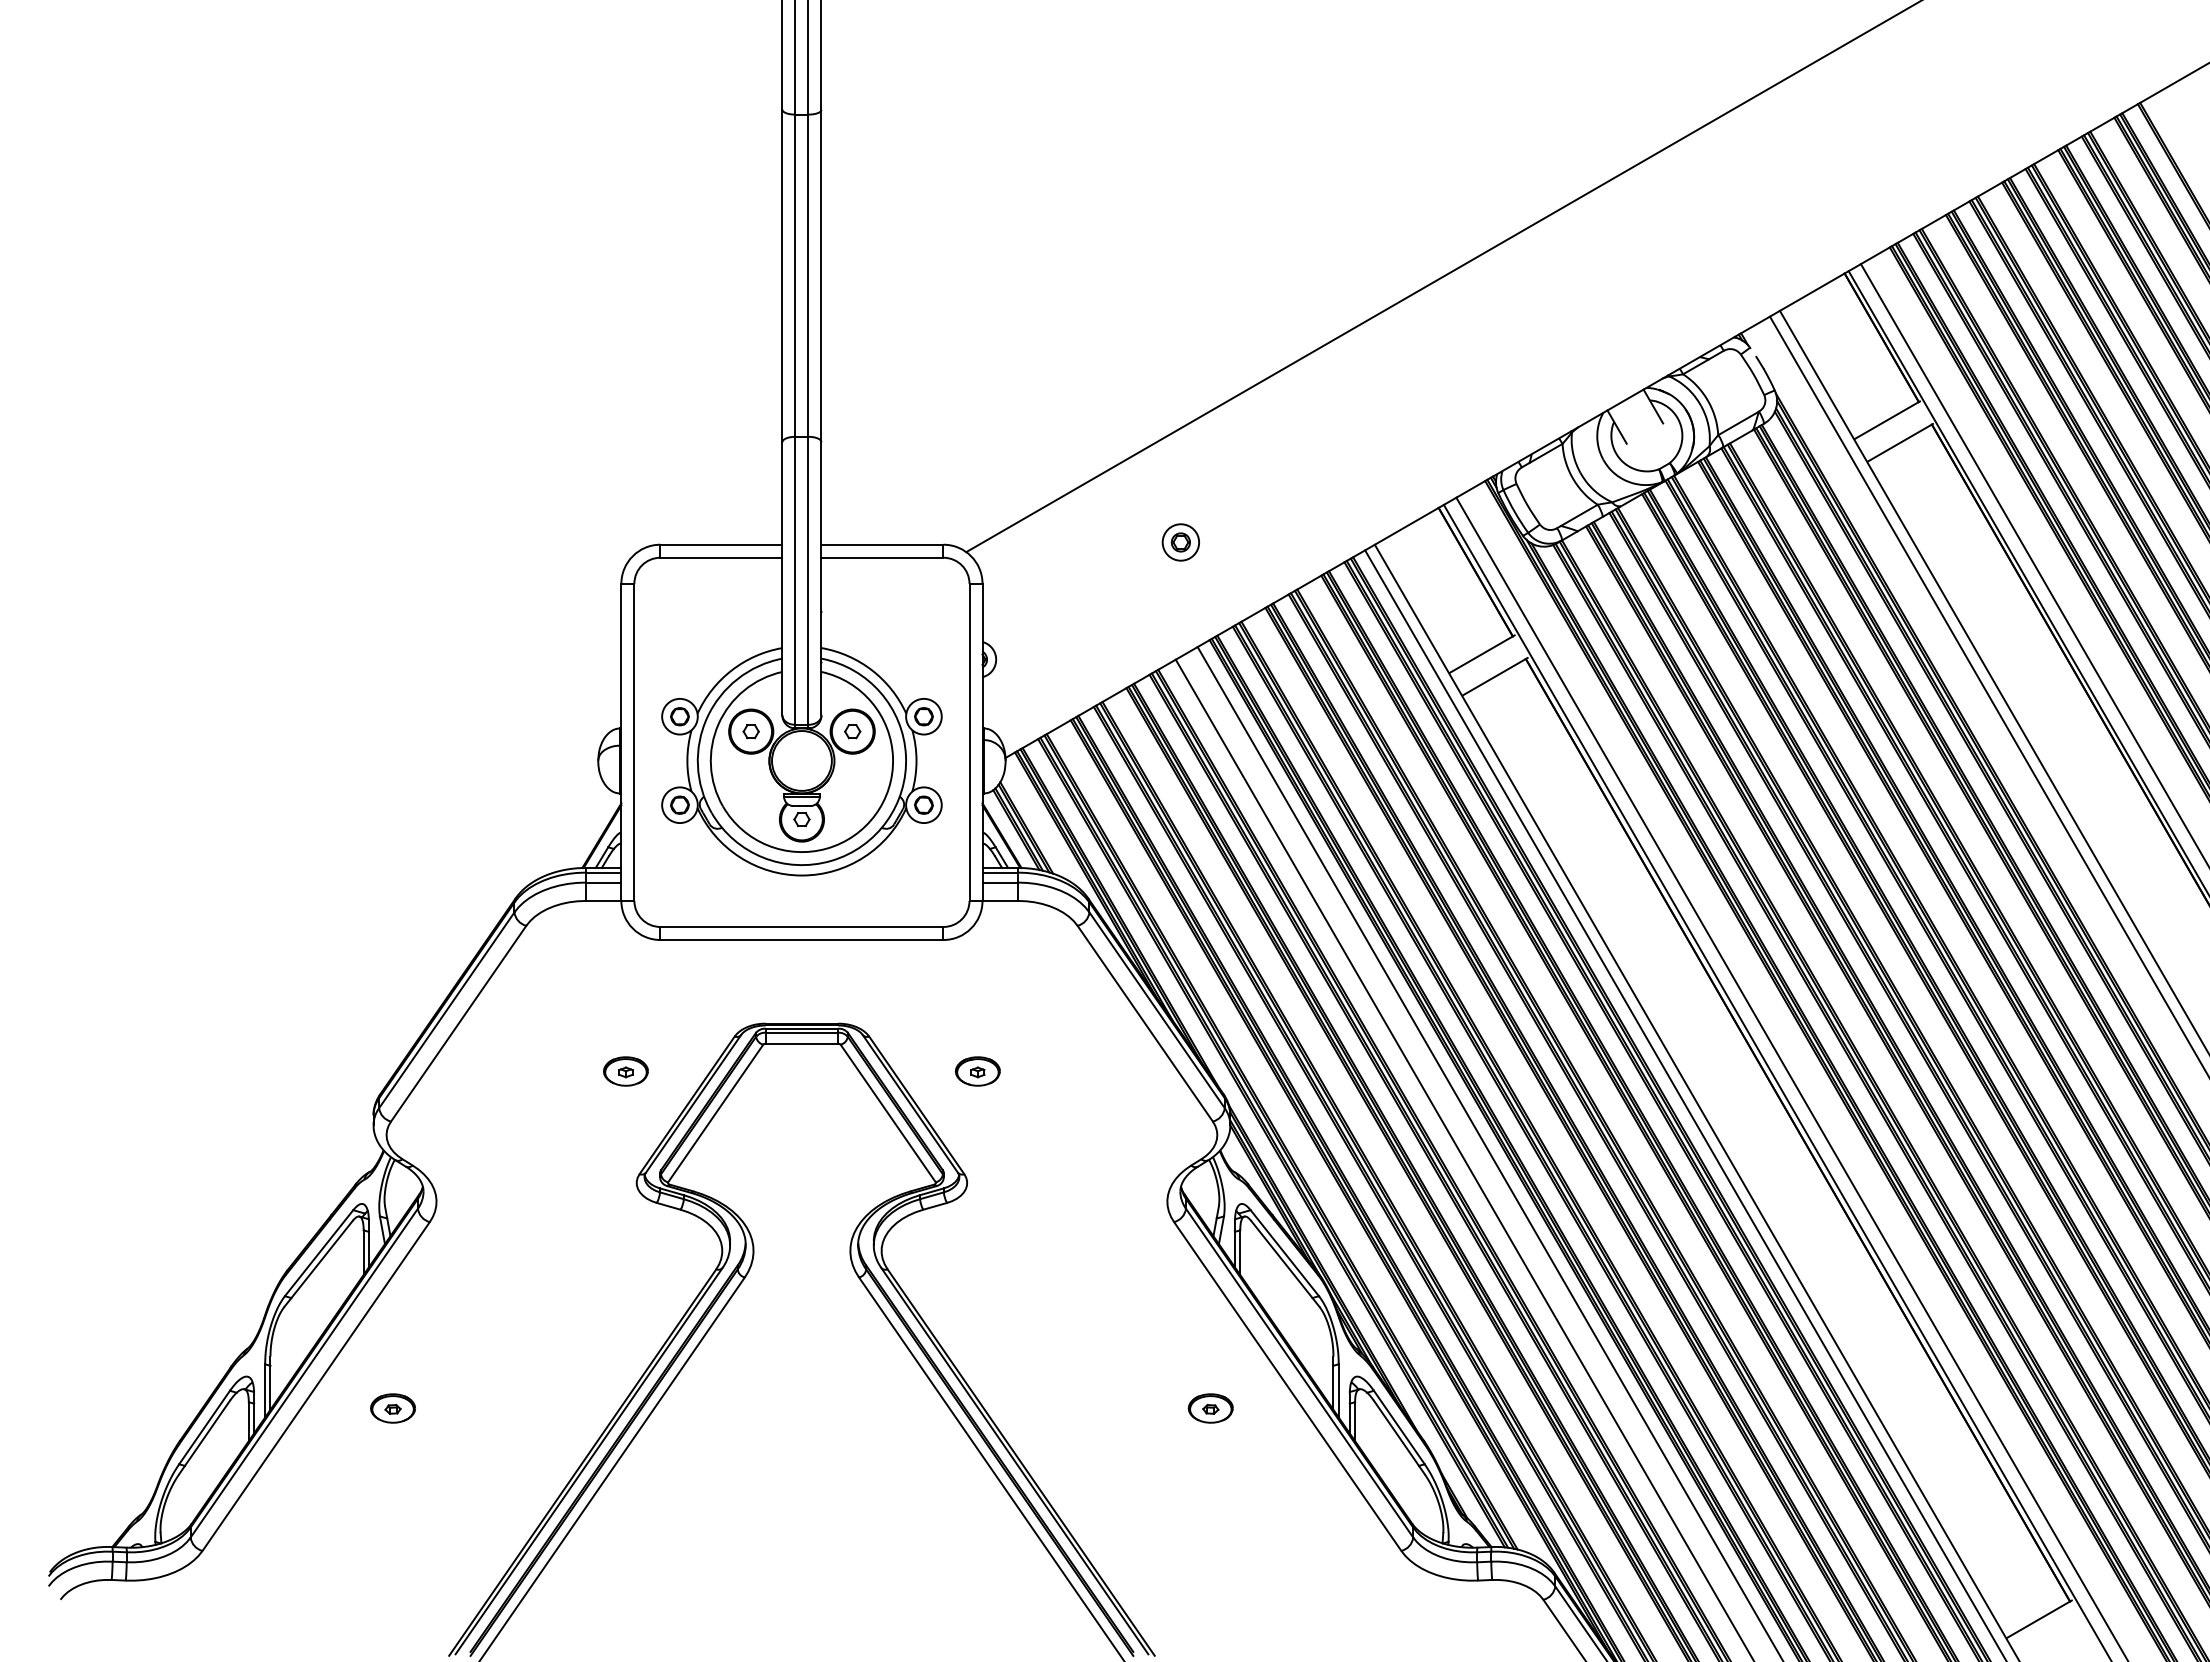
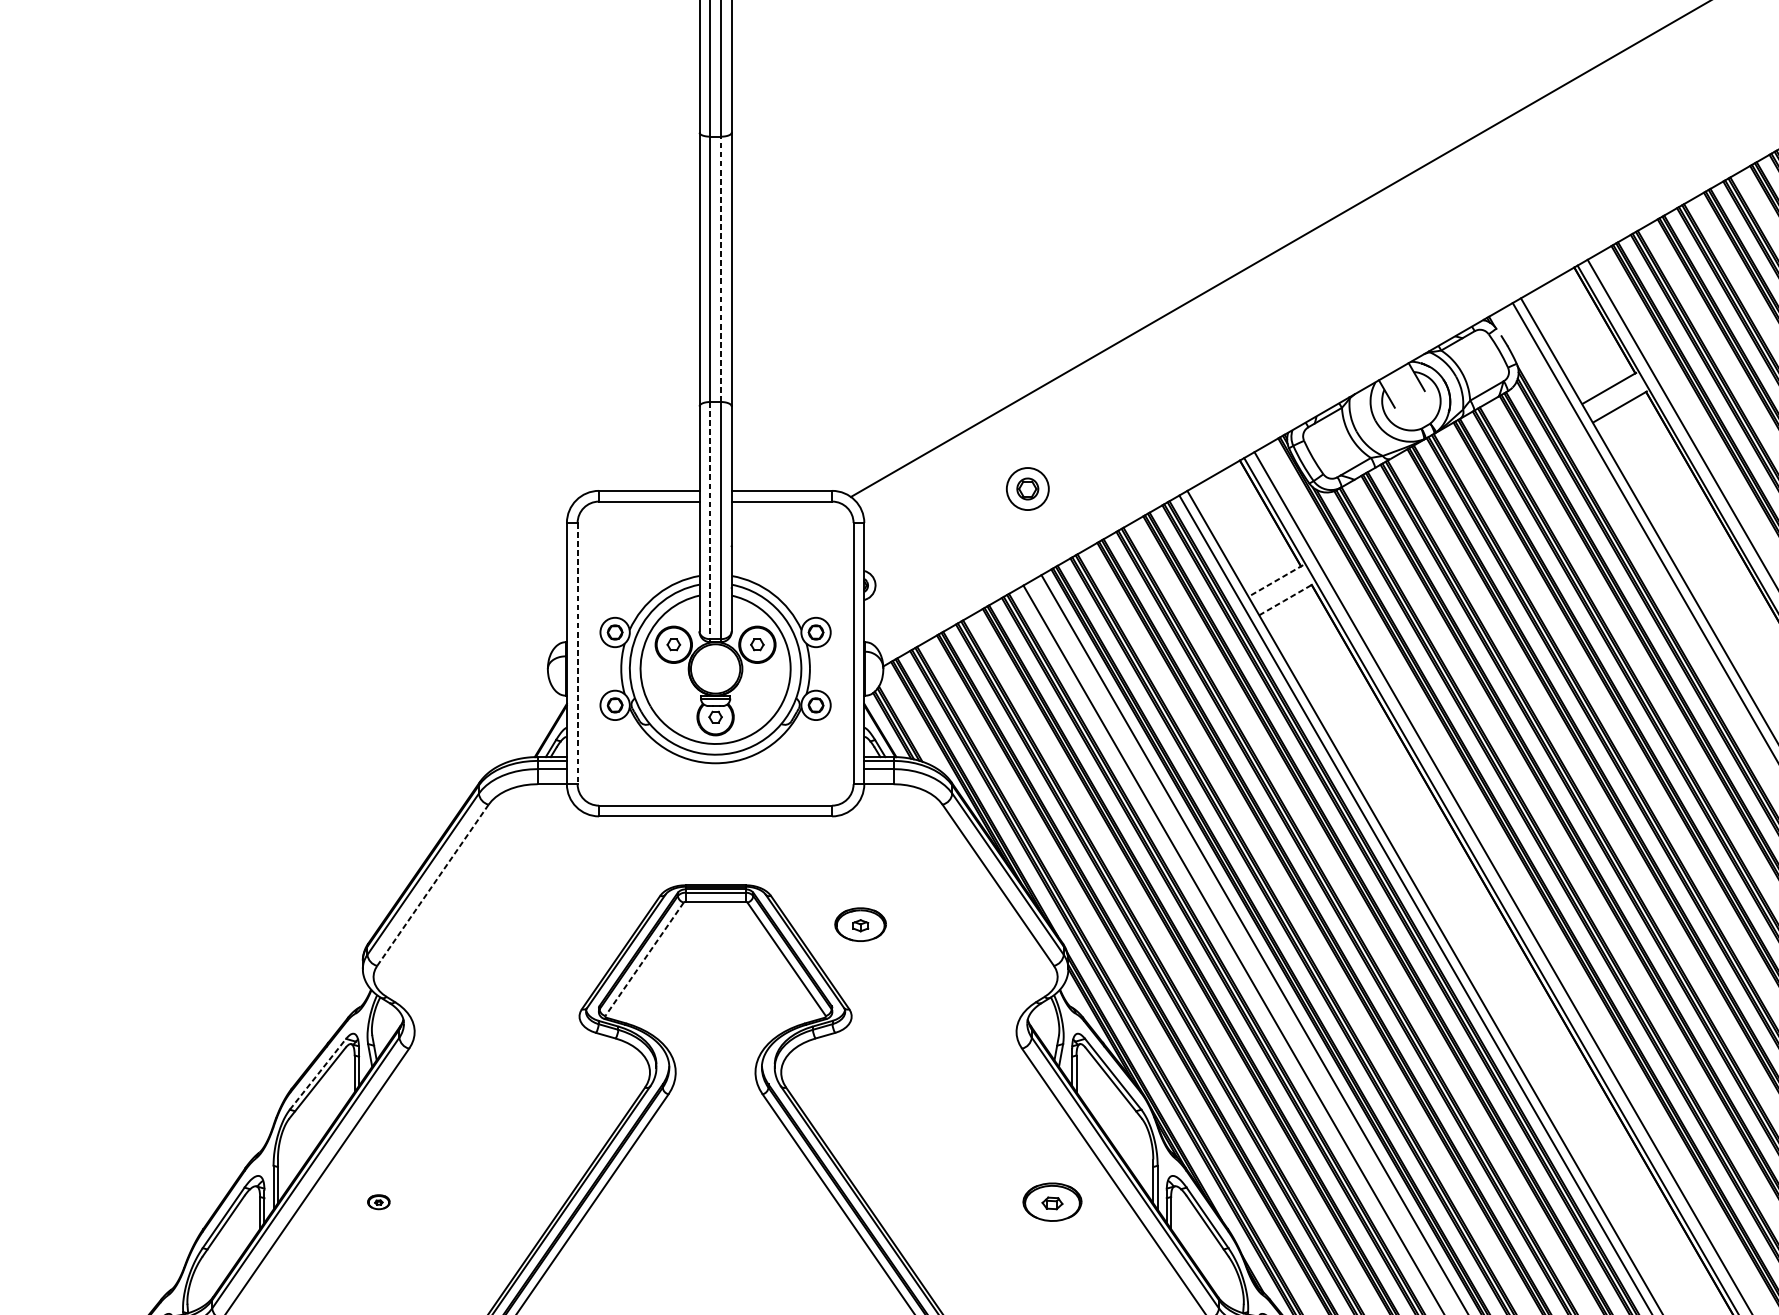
line: (808, 275) -> (721, 269), solid -> dashed
part: (1180, 542) -> (1027, 489), size x1.4
line: (795, 581) -> (710, 521), solid -> dashed
line: (1481, 654) -> (1275, 581), solid -> dashed
line: (1495, 676) -> (1286, 599), solid -> dashed
line: (634, 742) -> (577, 653), solid -> dashed
line: (458, 1023) -> (432, 885), solid -> dashed
part: (625, 1071) -> (570, 924), removed
part: (977, 1071) -> (860, 924), size x1.4
line: (715, 1113) -> (644, 959), solid -> dashed
line: (319, 1253) -> (318, 1074), solid -> dashed
part: (392, 1408) -> (378, 1202), size x0.6
part: (1210, 1408) -> (1052, 1202), size x1.6

